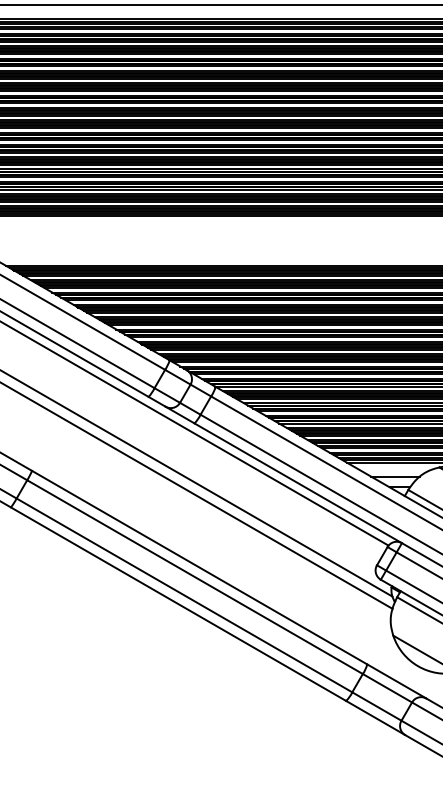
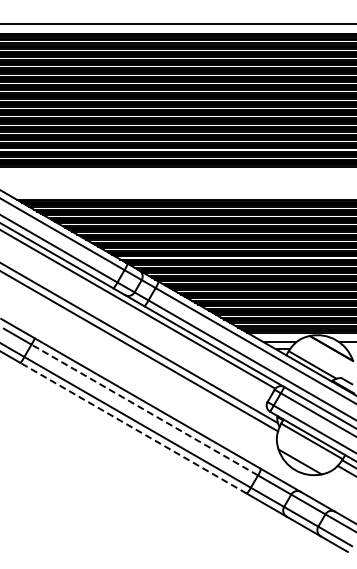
line: (194, 577) -> (144, 410), solid -> dashed
line: (178, 604) -> (133, 428), solid -> dashed

